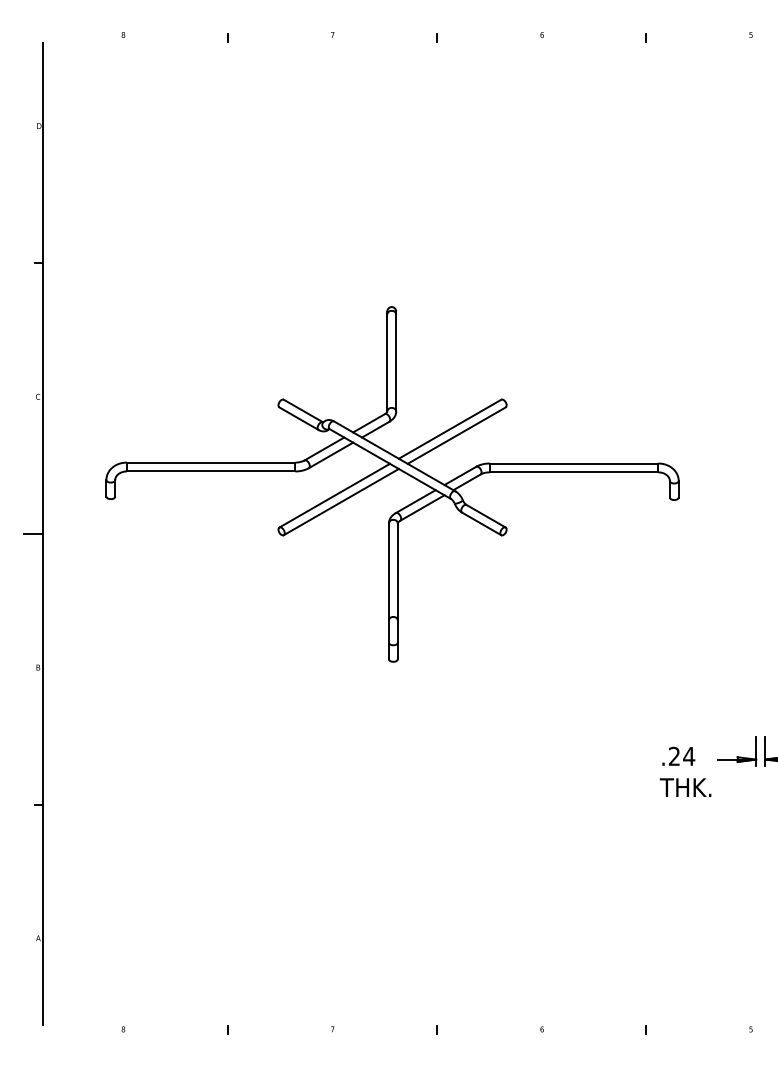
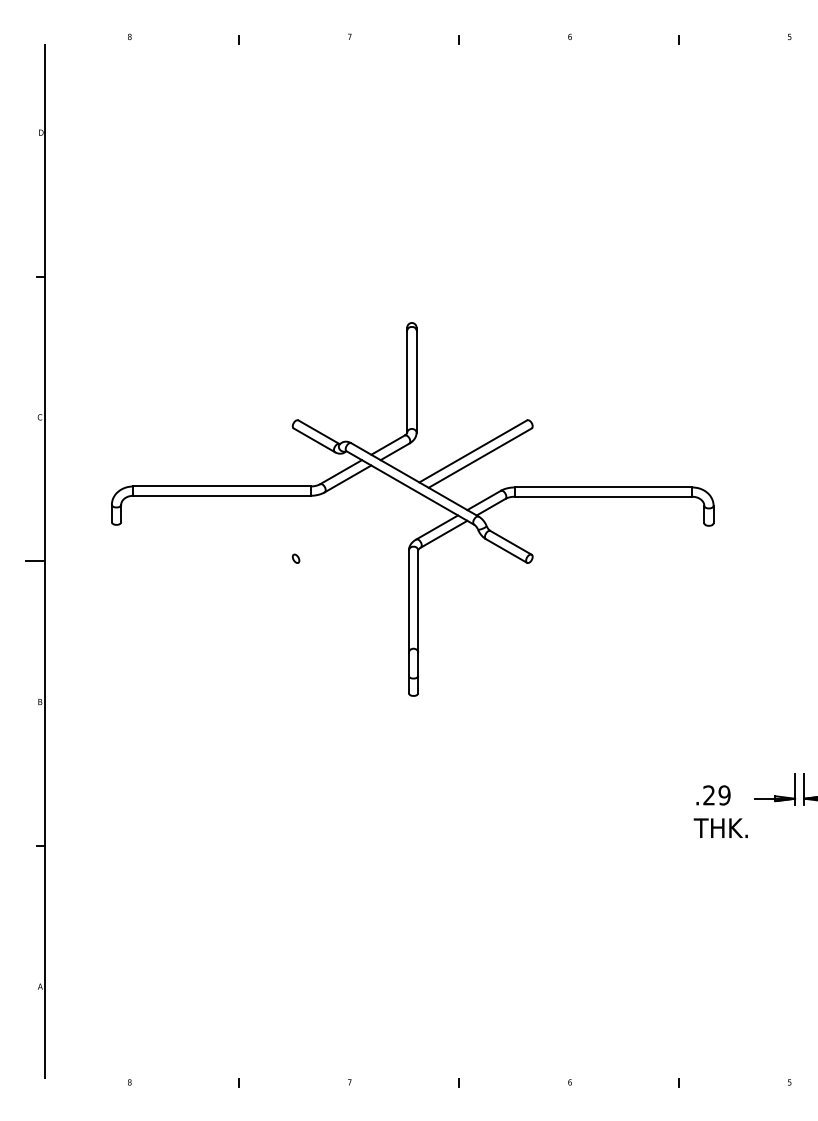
line: (334, 495) -> (351, 521), removed
line: (340, 501) -> (358, 527), removed
text: (689, 756) -> (724, 795), .24 -> .29

